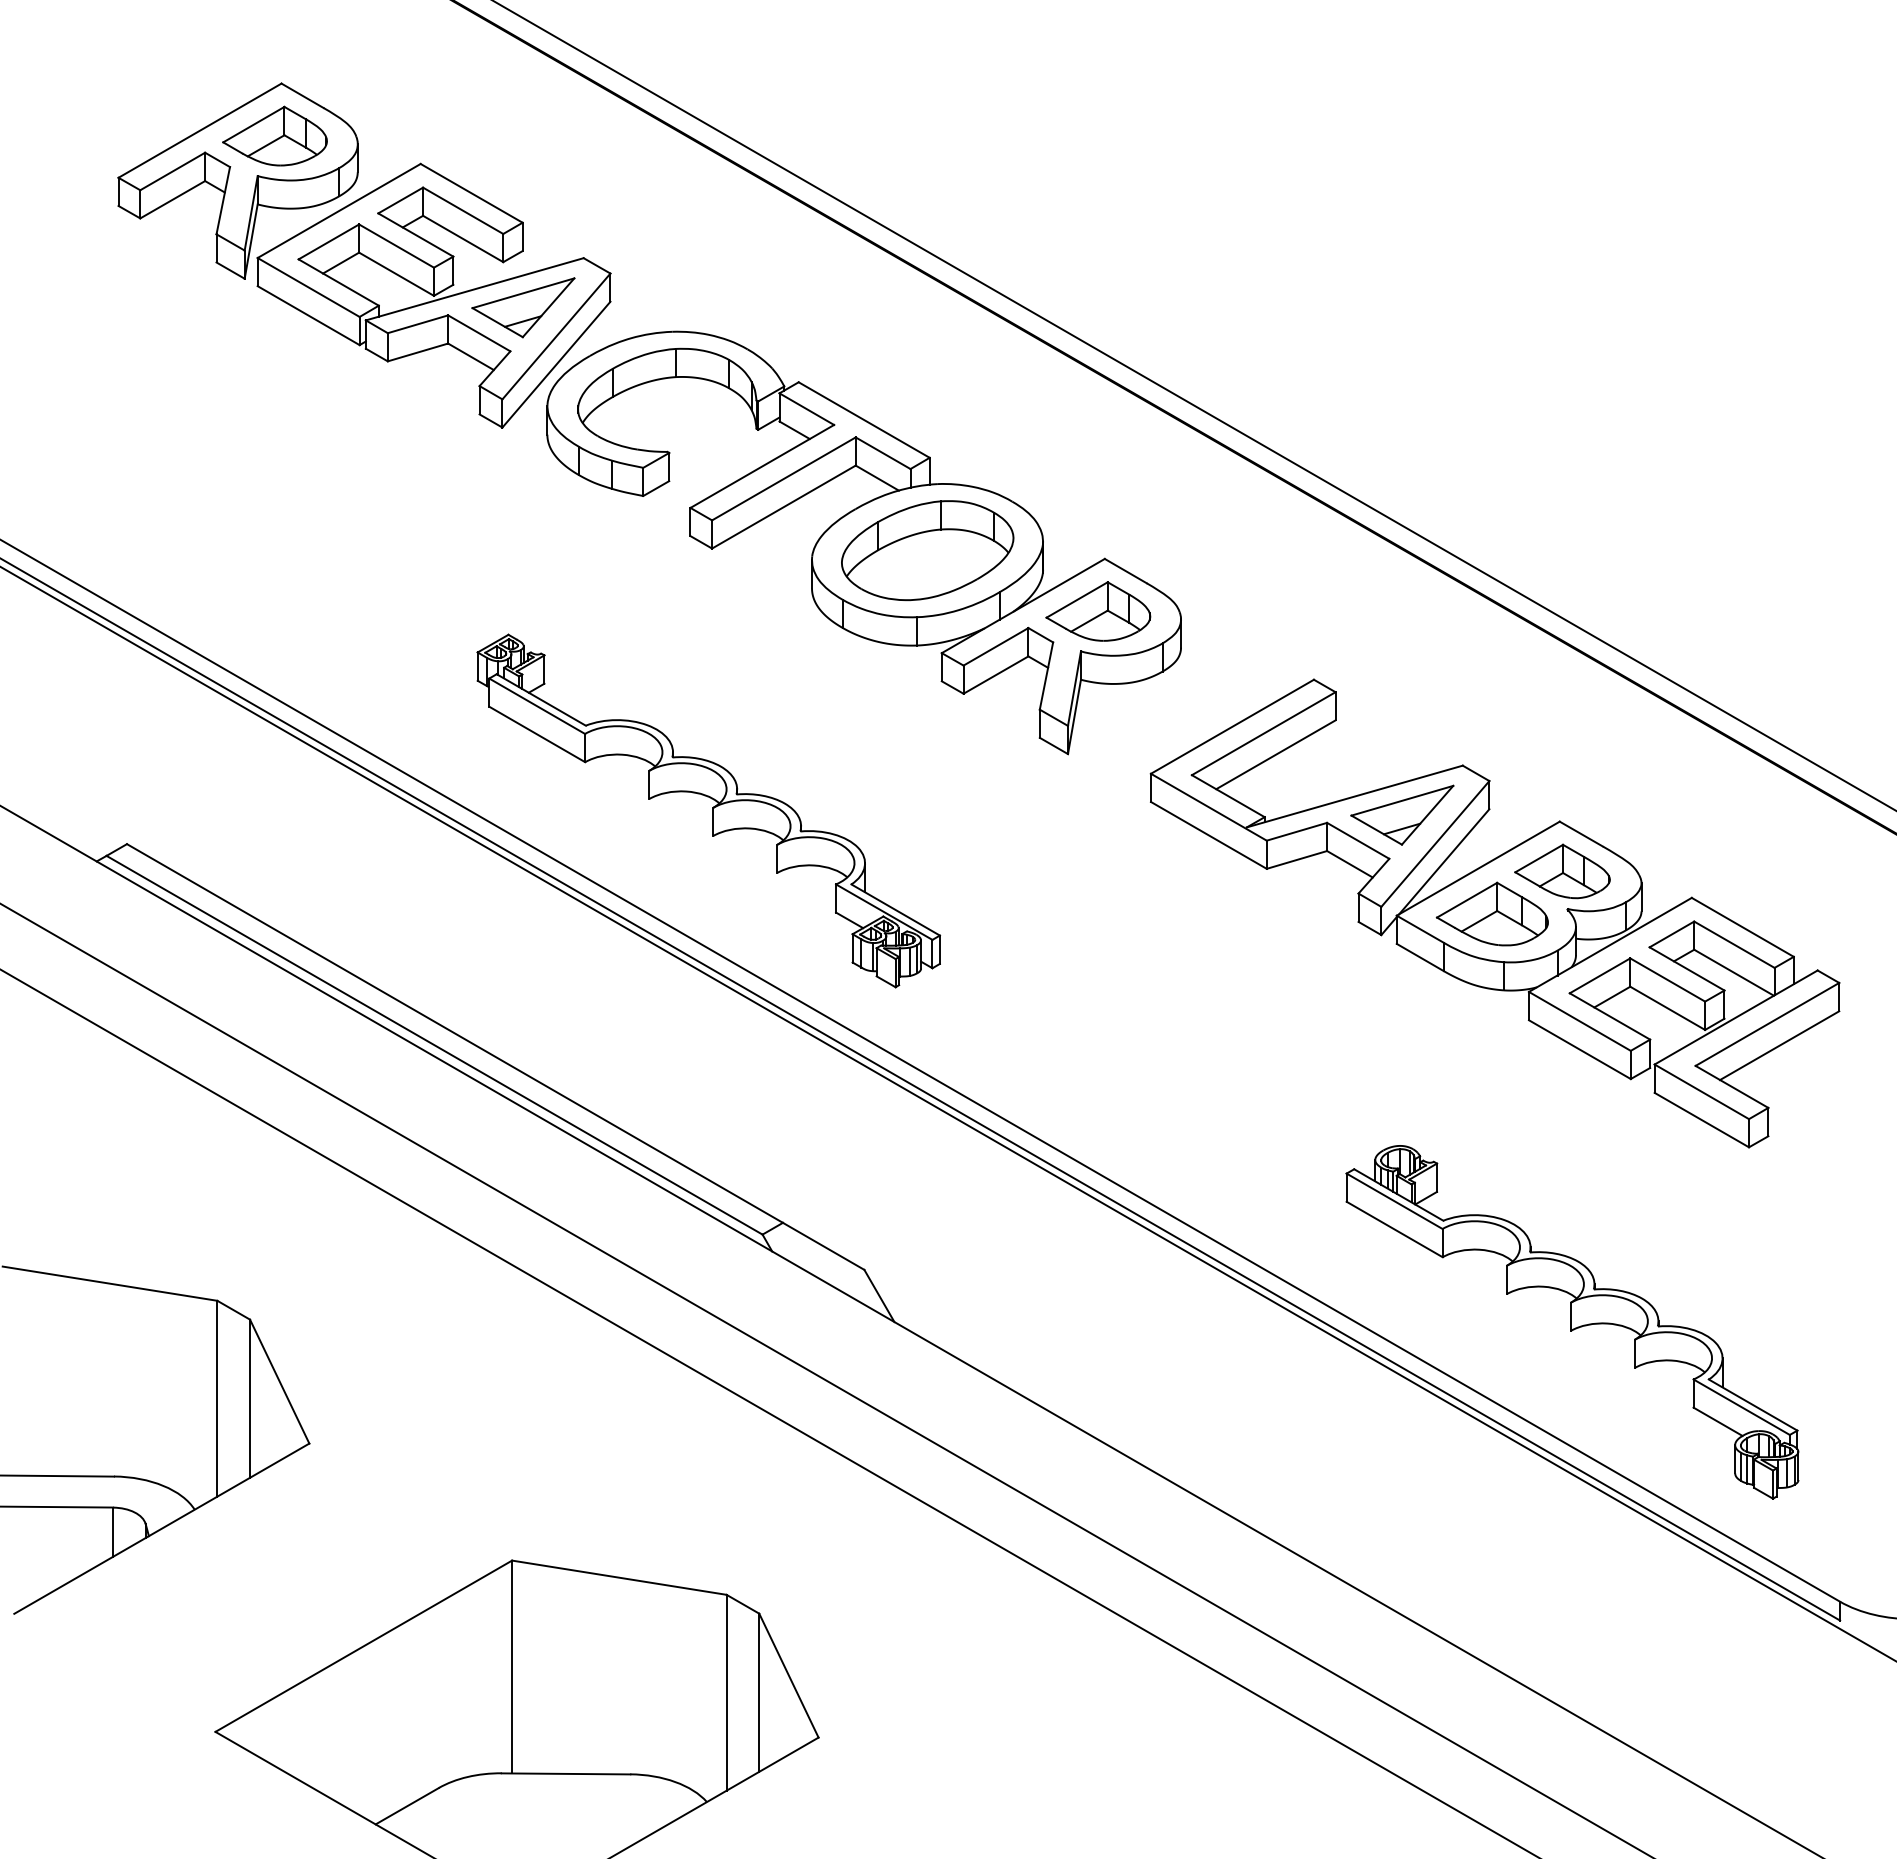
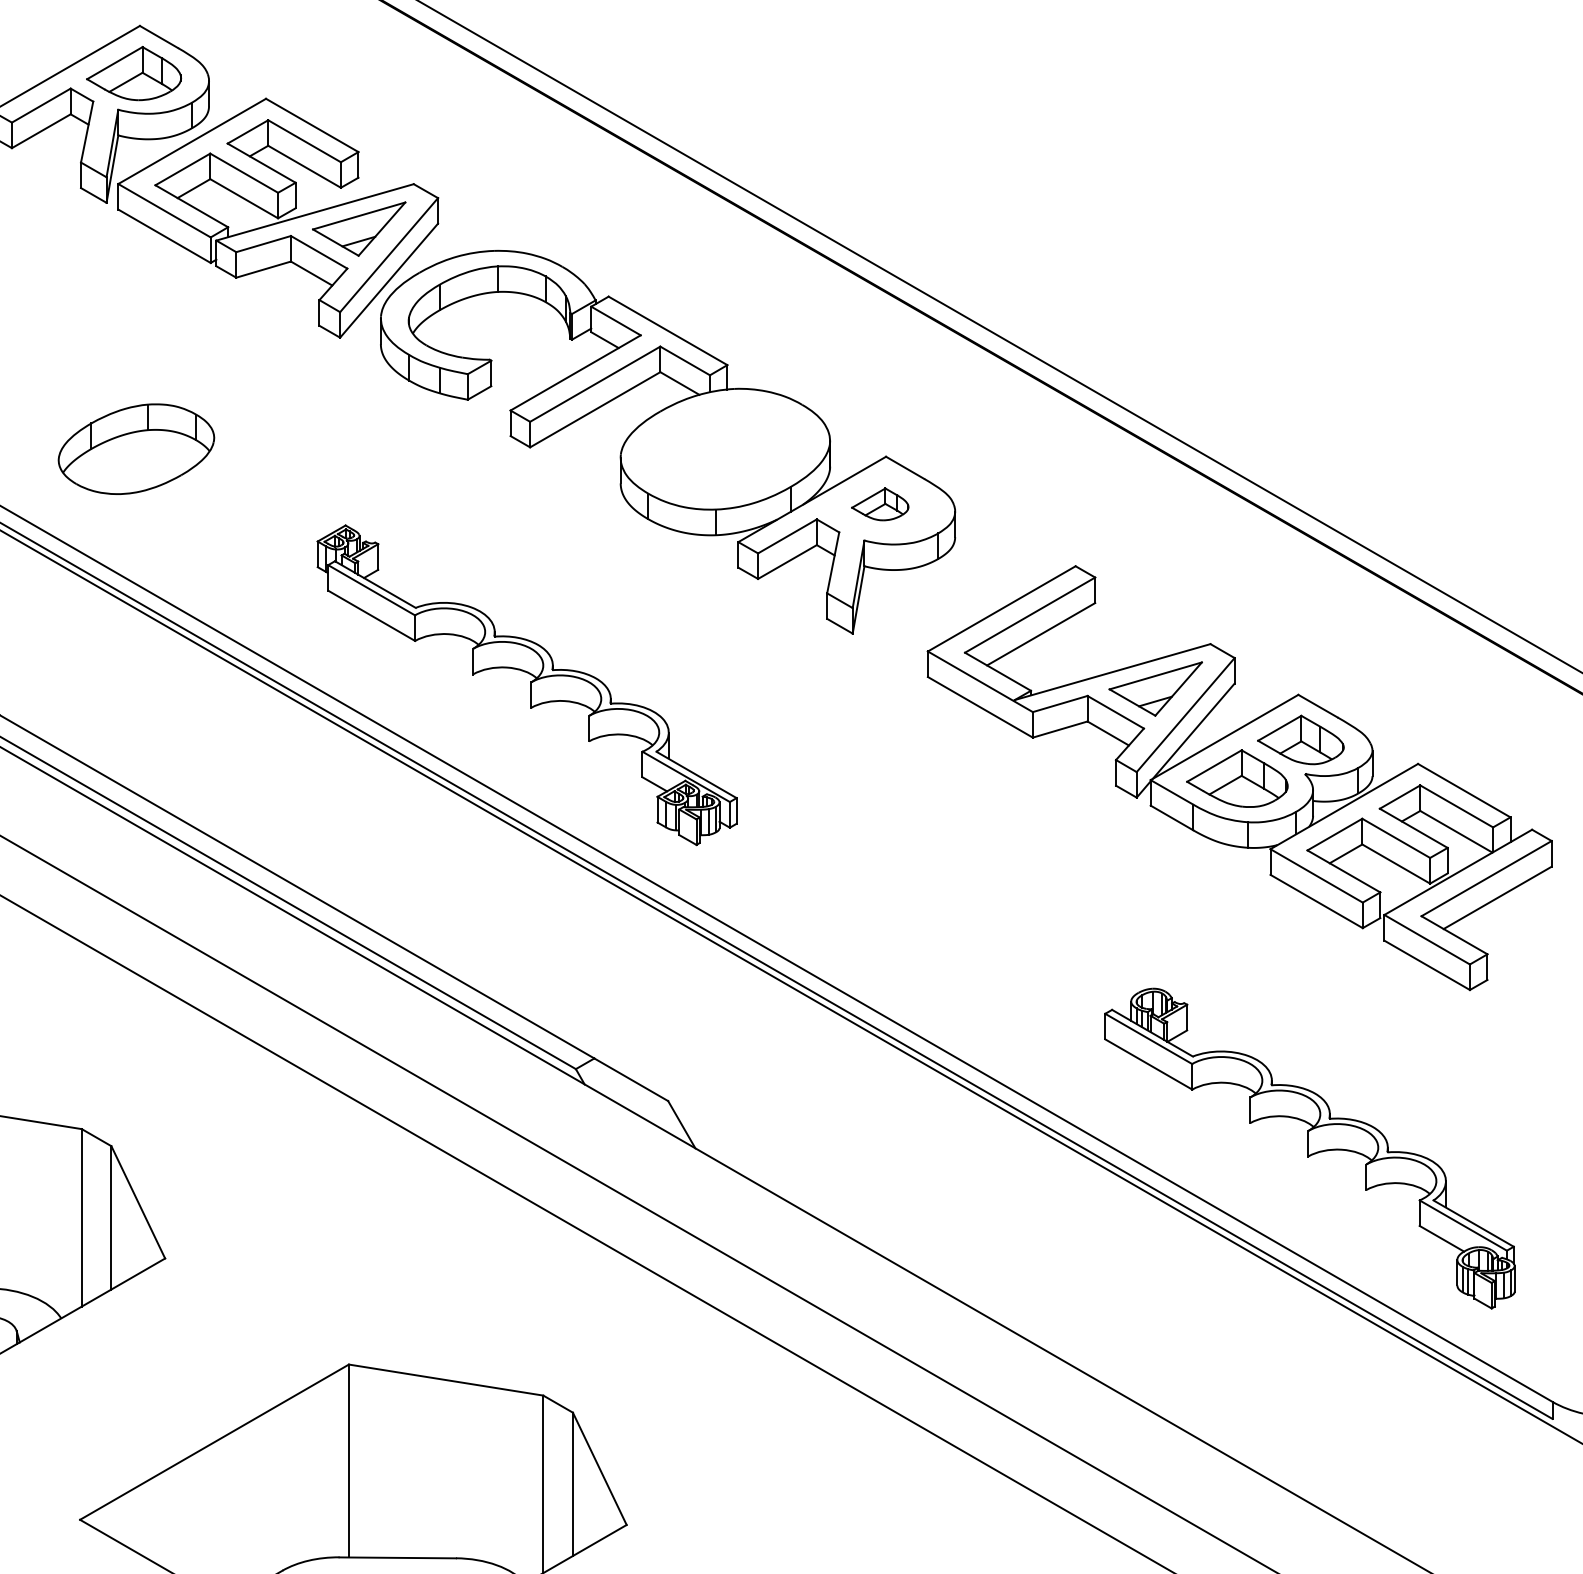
part: (927, 550) -> (136, 449), moved
part: (1098, 611) -> (880, 504), size x0.6

